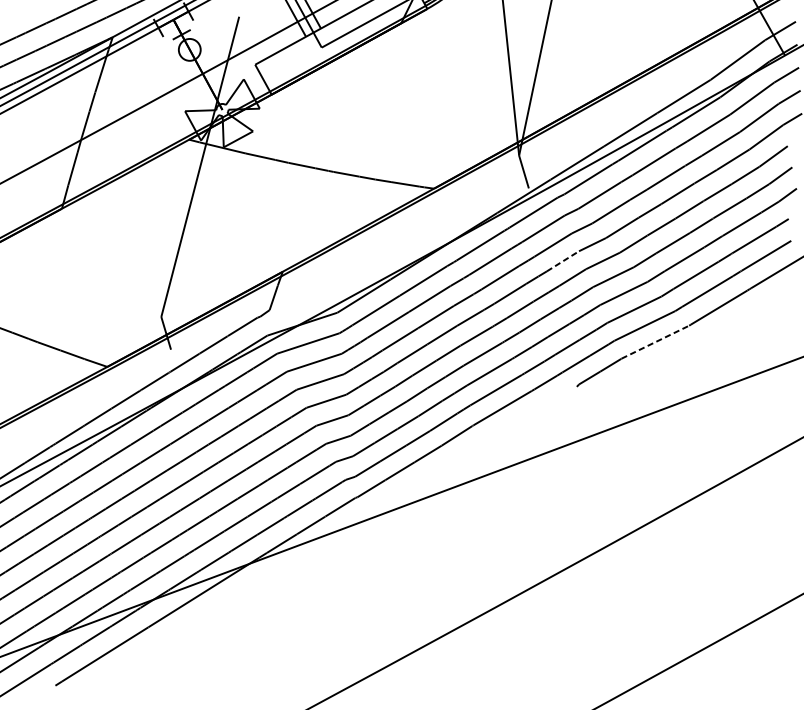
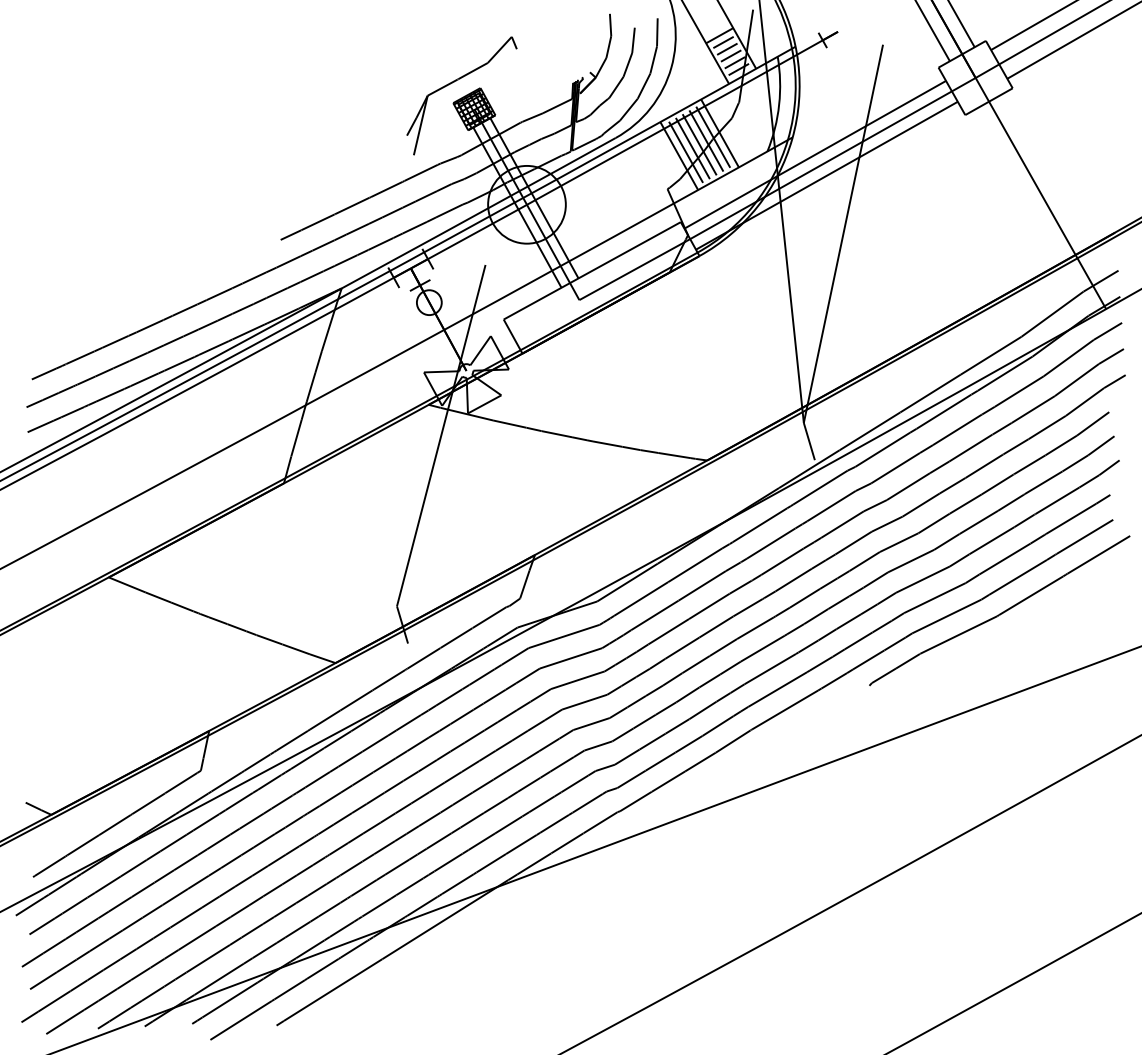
line: (562, 261) -> (853, 543), dashed -> solid
line: (655, 342) -> (958, 635), dashed -> solid

